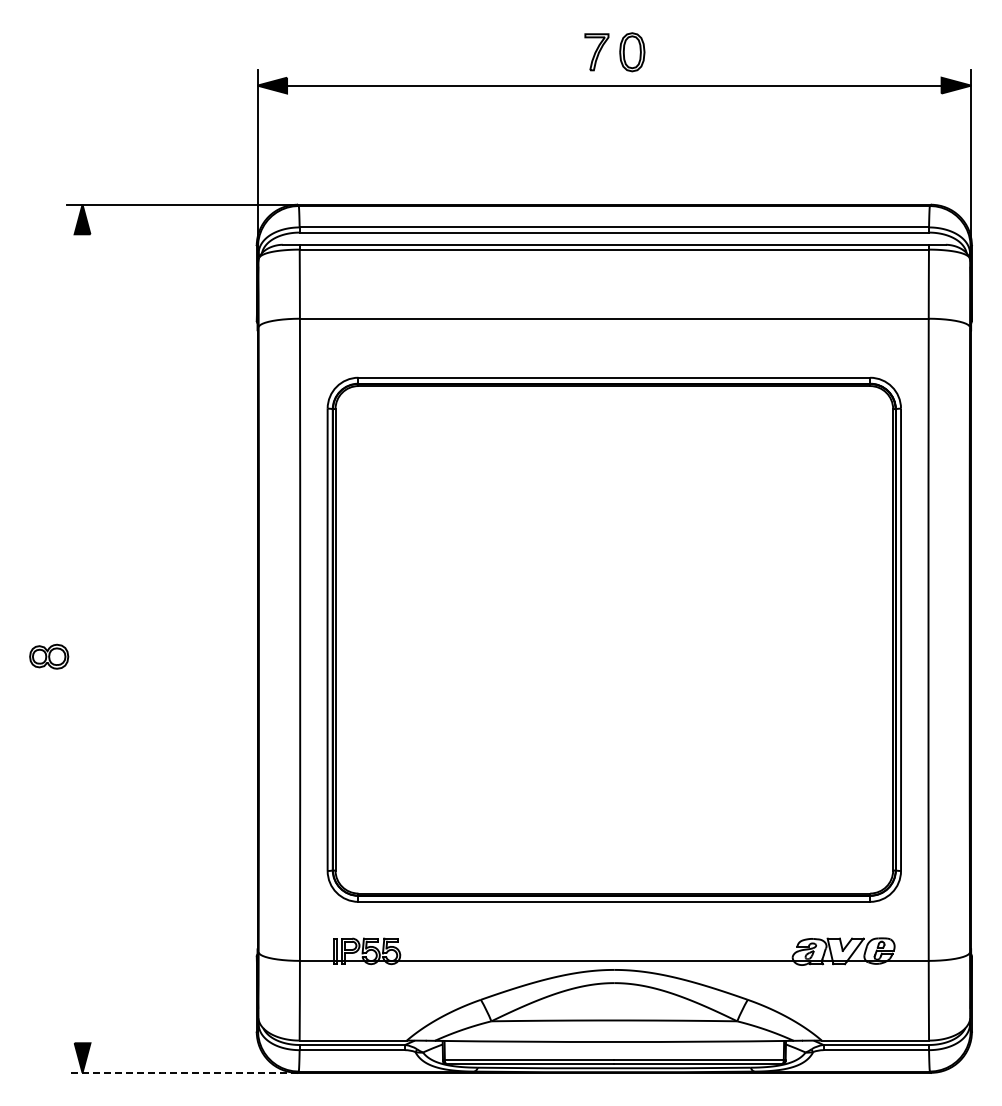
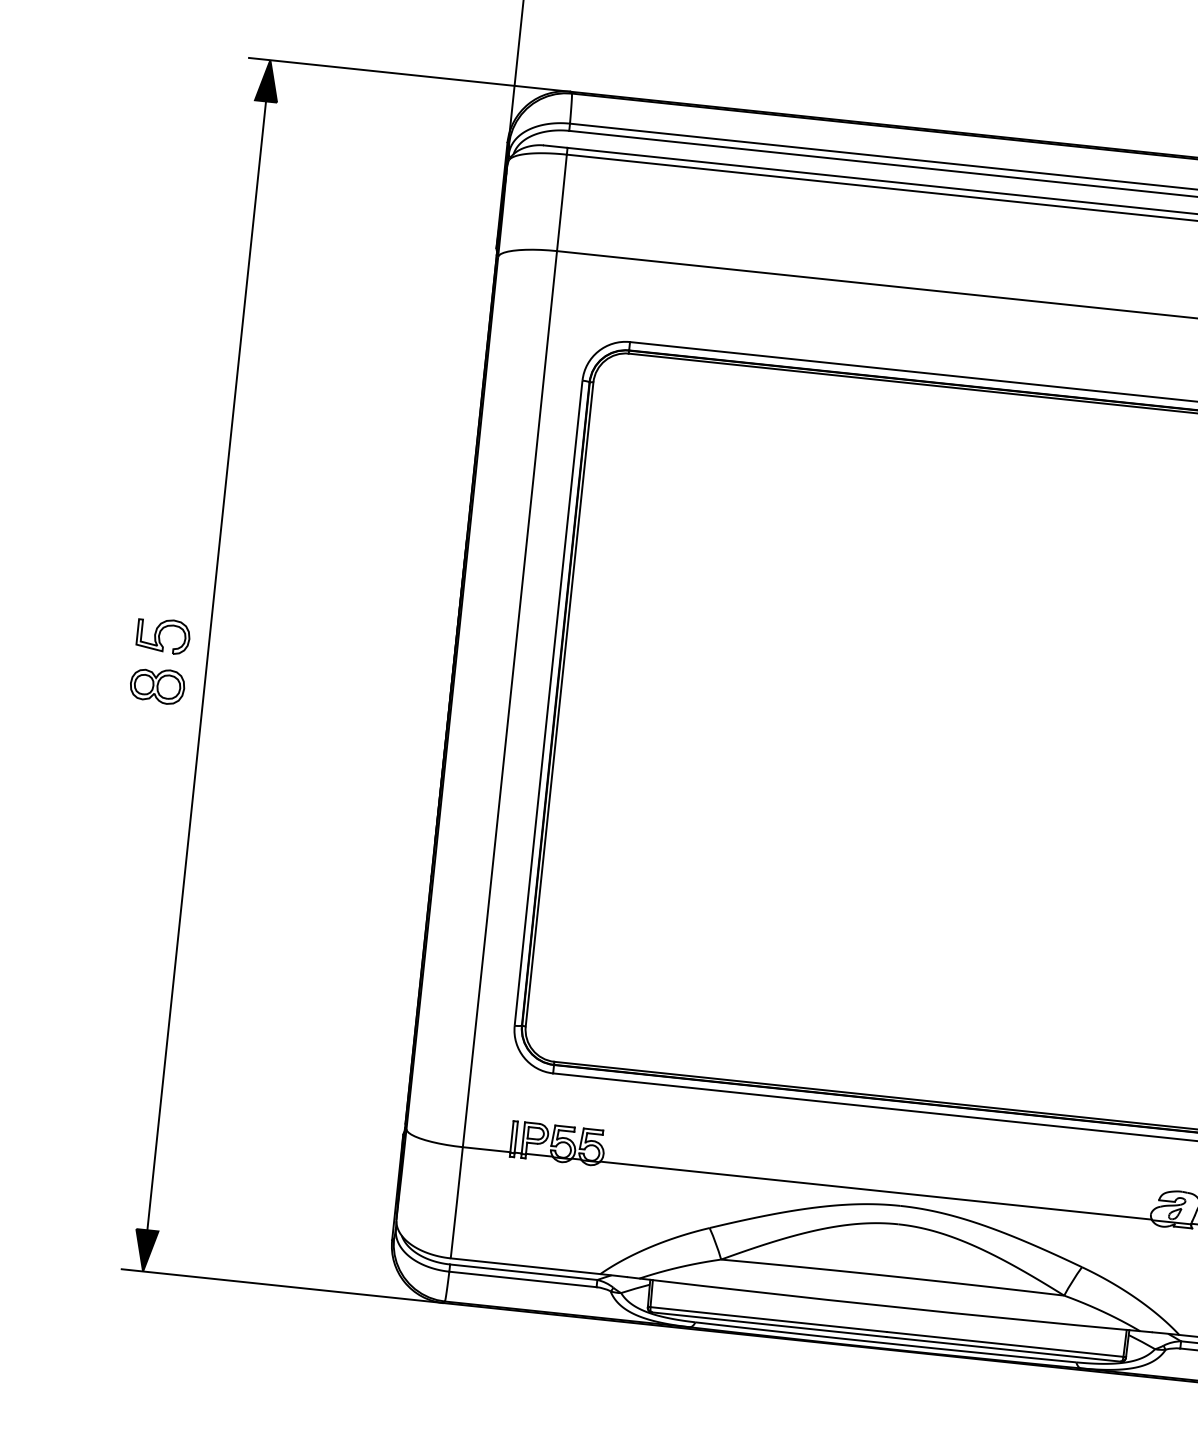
part: (49, 620) -> (163, 635), added
line: (82, 638) -> (206, 665), added
line: (181, 1072) -> (281, 1285), dashed -> solid

